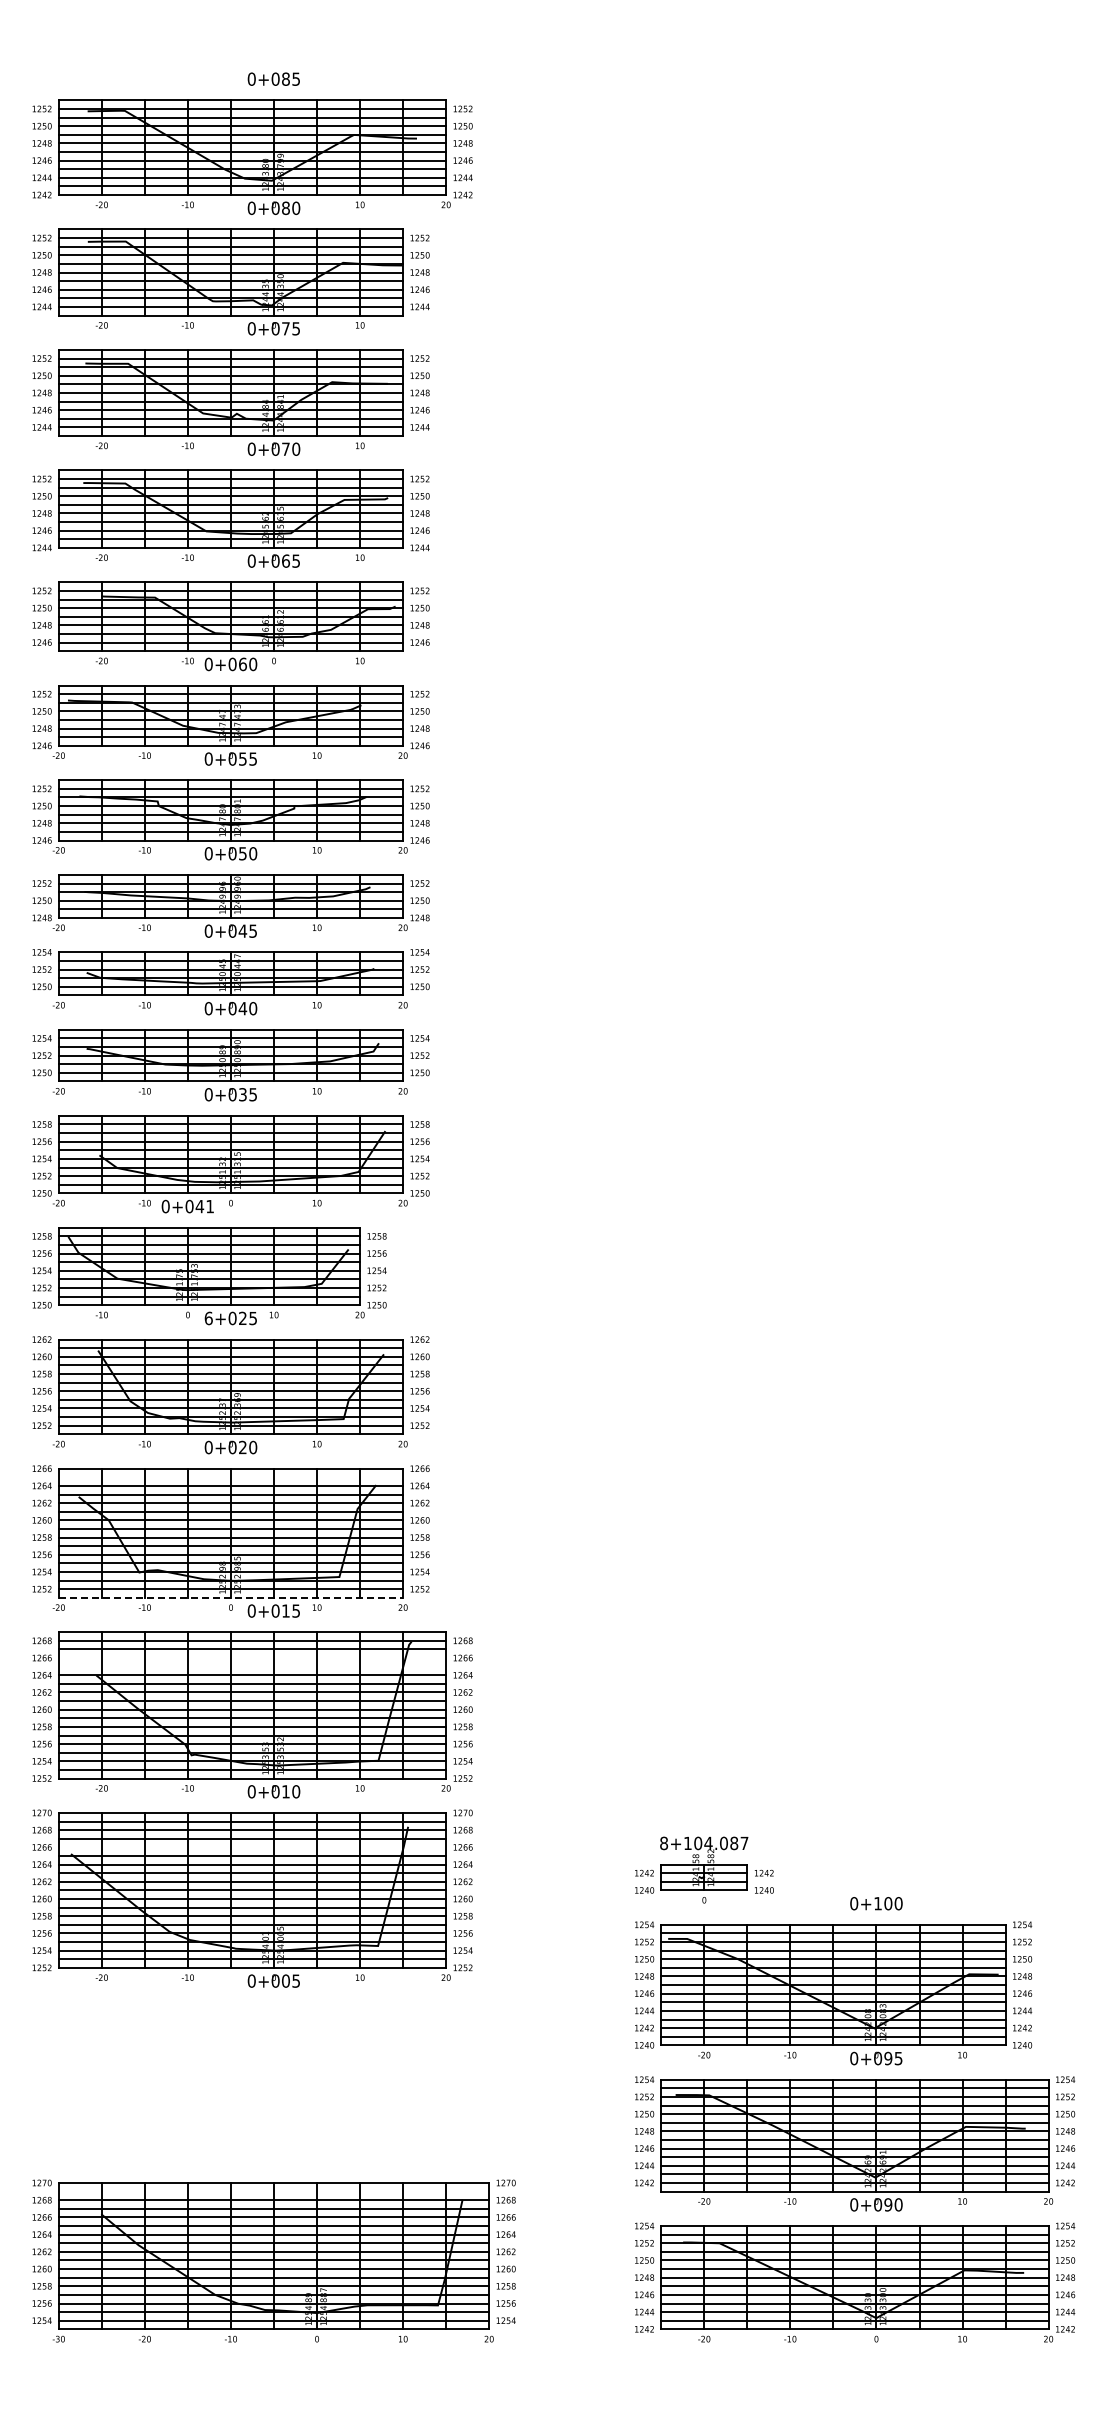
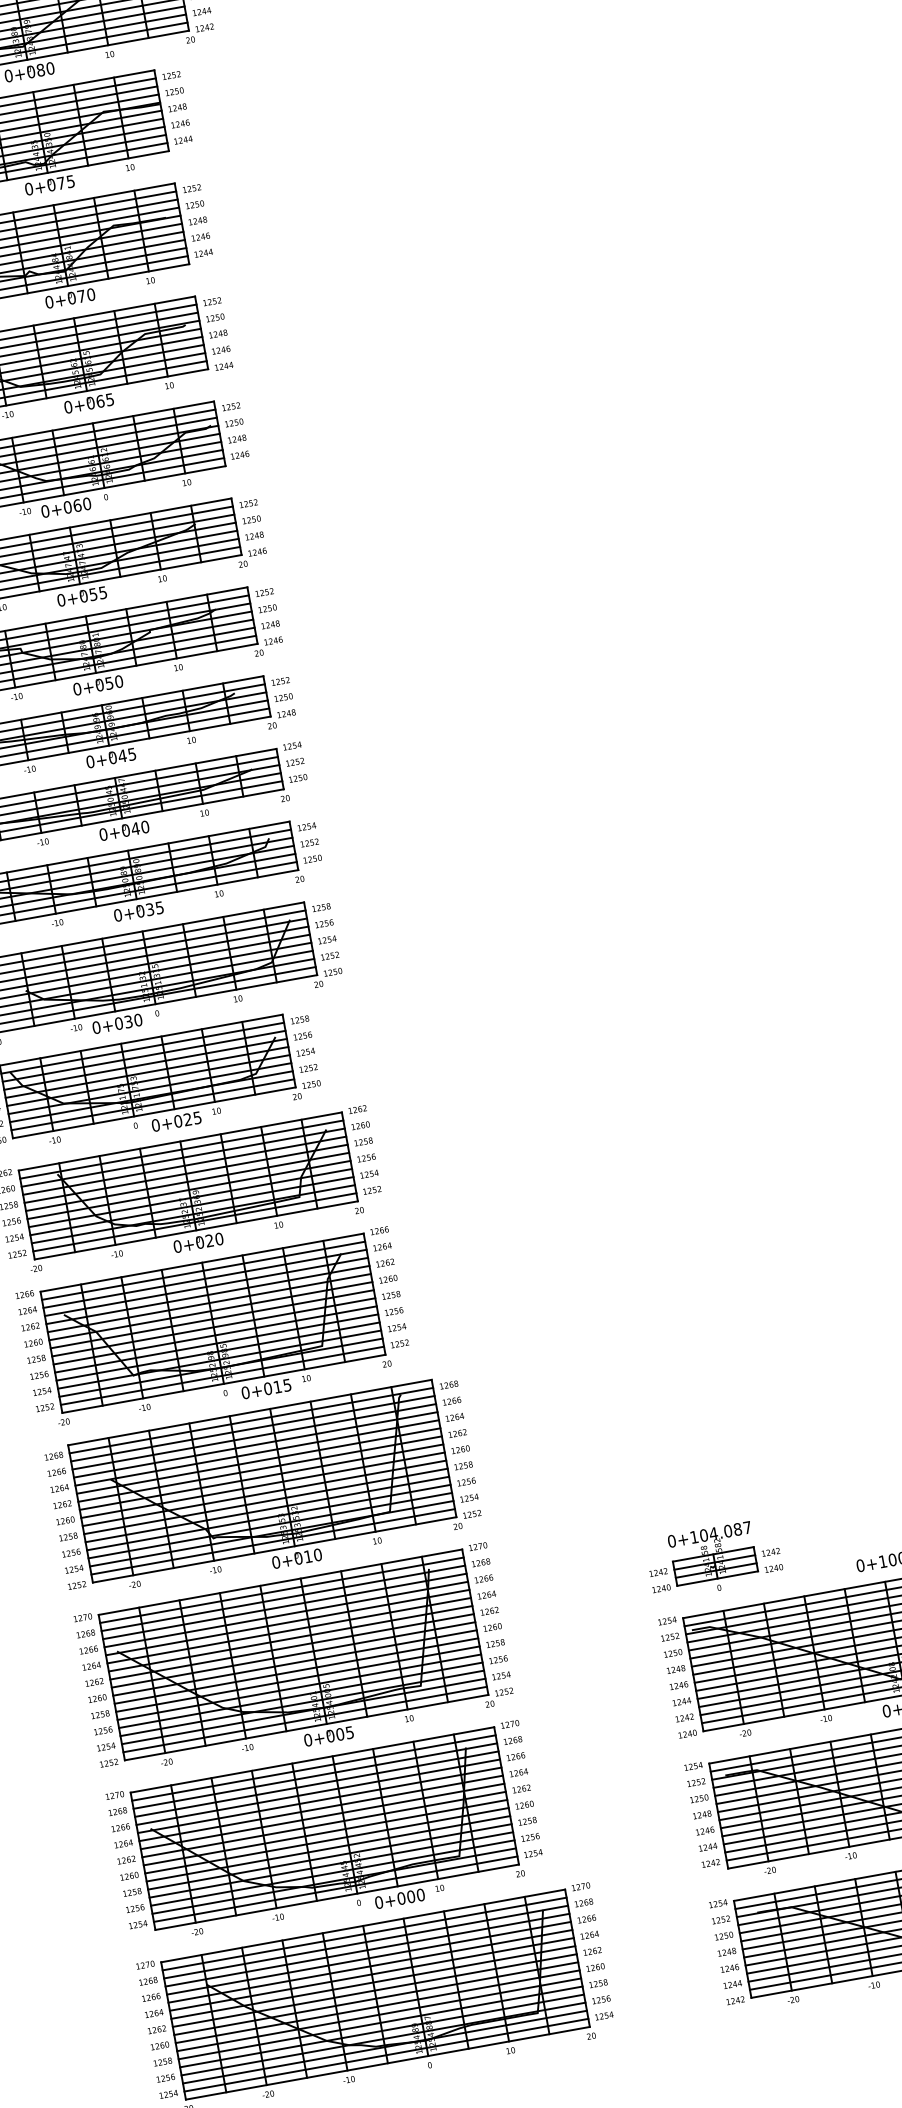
text: (204, 1206) -> (132, 1021), 0+041 -> 0+030
text: (208, 1317) -> (155, 1124), 6+025 -> 0+025
line: (230, 1477) -> (203, 1271), added
line: (231, 1597) -> (224, 1383), dashed -> solid
line: (252, 1658) -> (254, 1437), added
line: (252, 1666) -> (255, 1444), added
text: (664, 1843) -> (672, 1541), 8+104.087 -> 0+104.087
line: (252, 1847) -> (286, 1614), added
part: (252, 2083) -> (326, 1836), added
line: (273, 2191) -> (364, 1934), added

